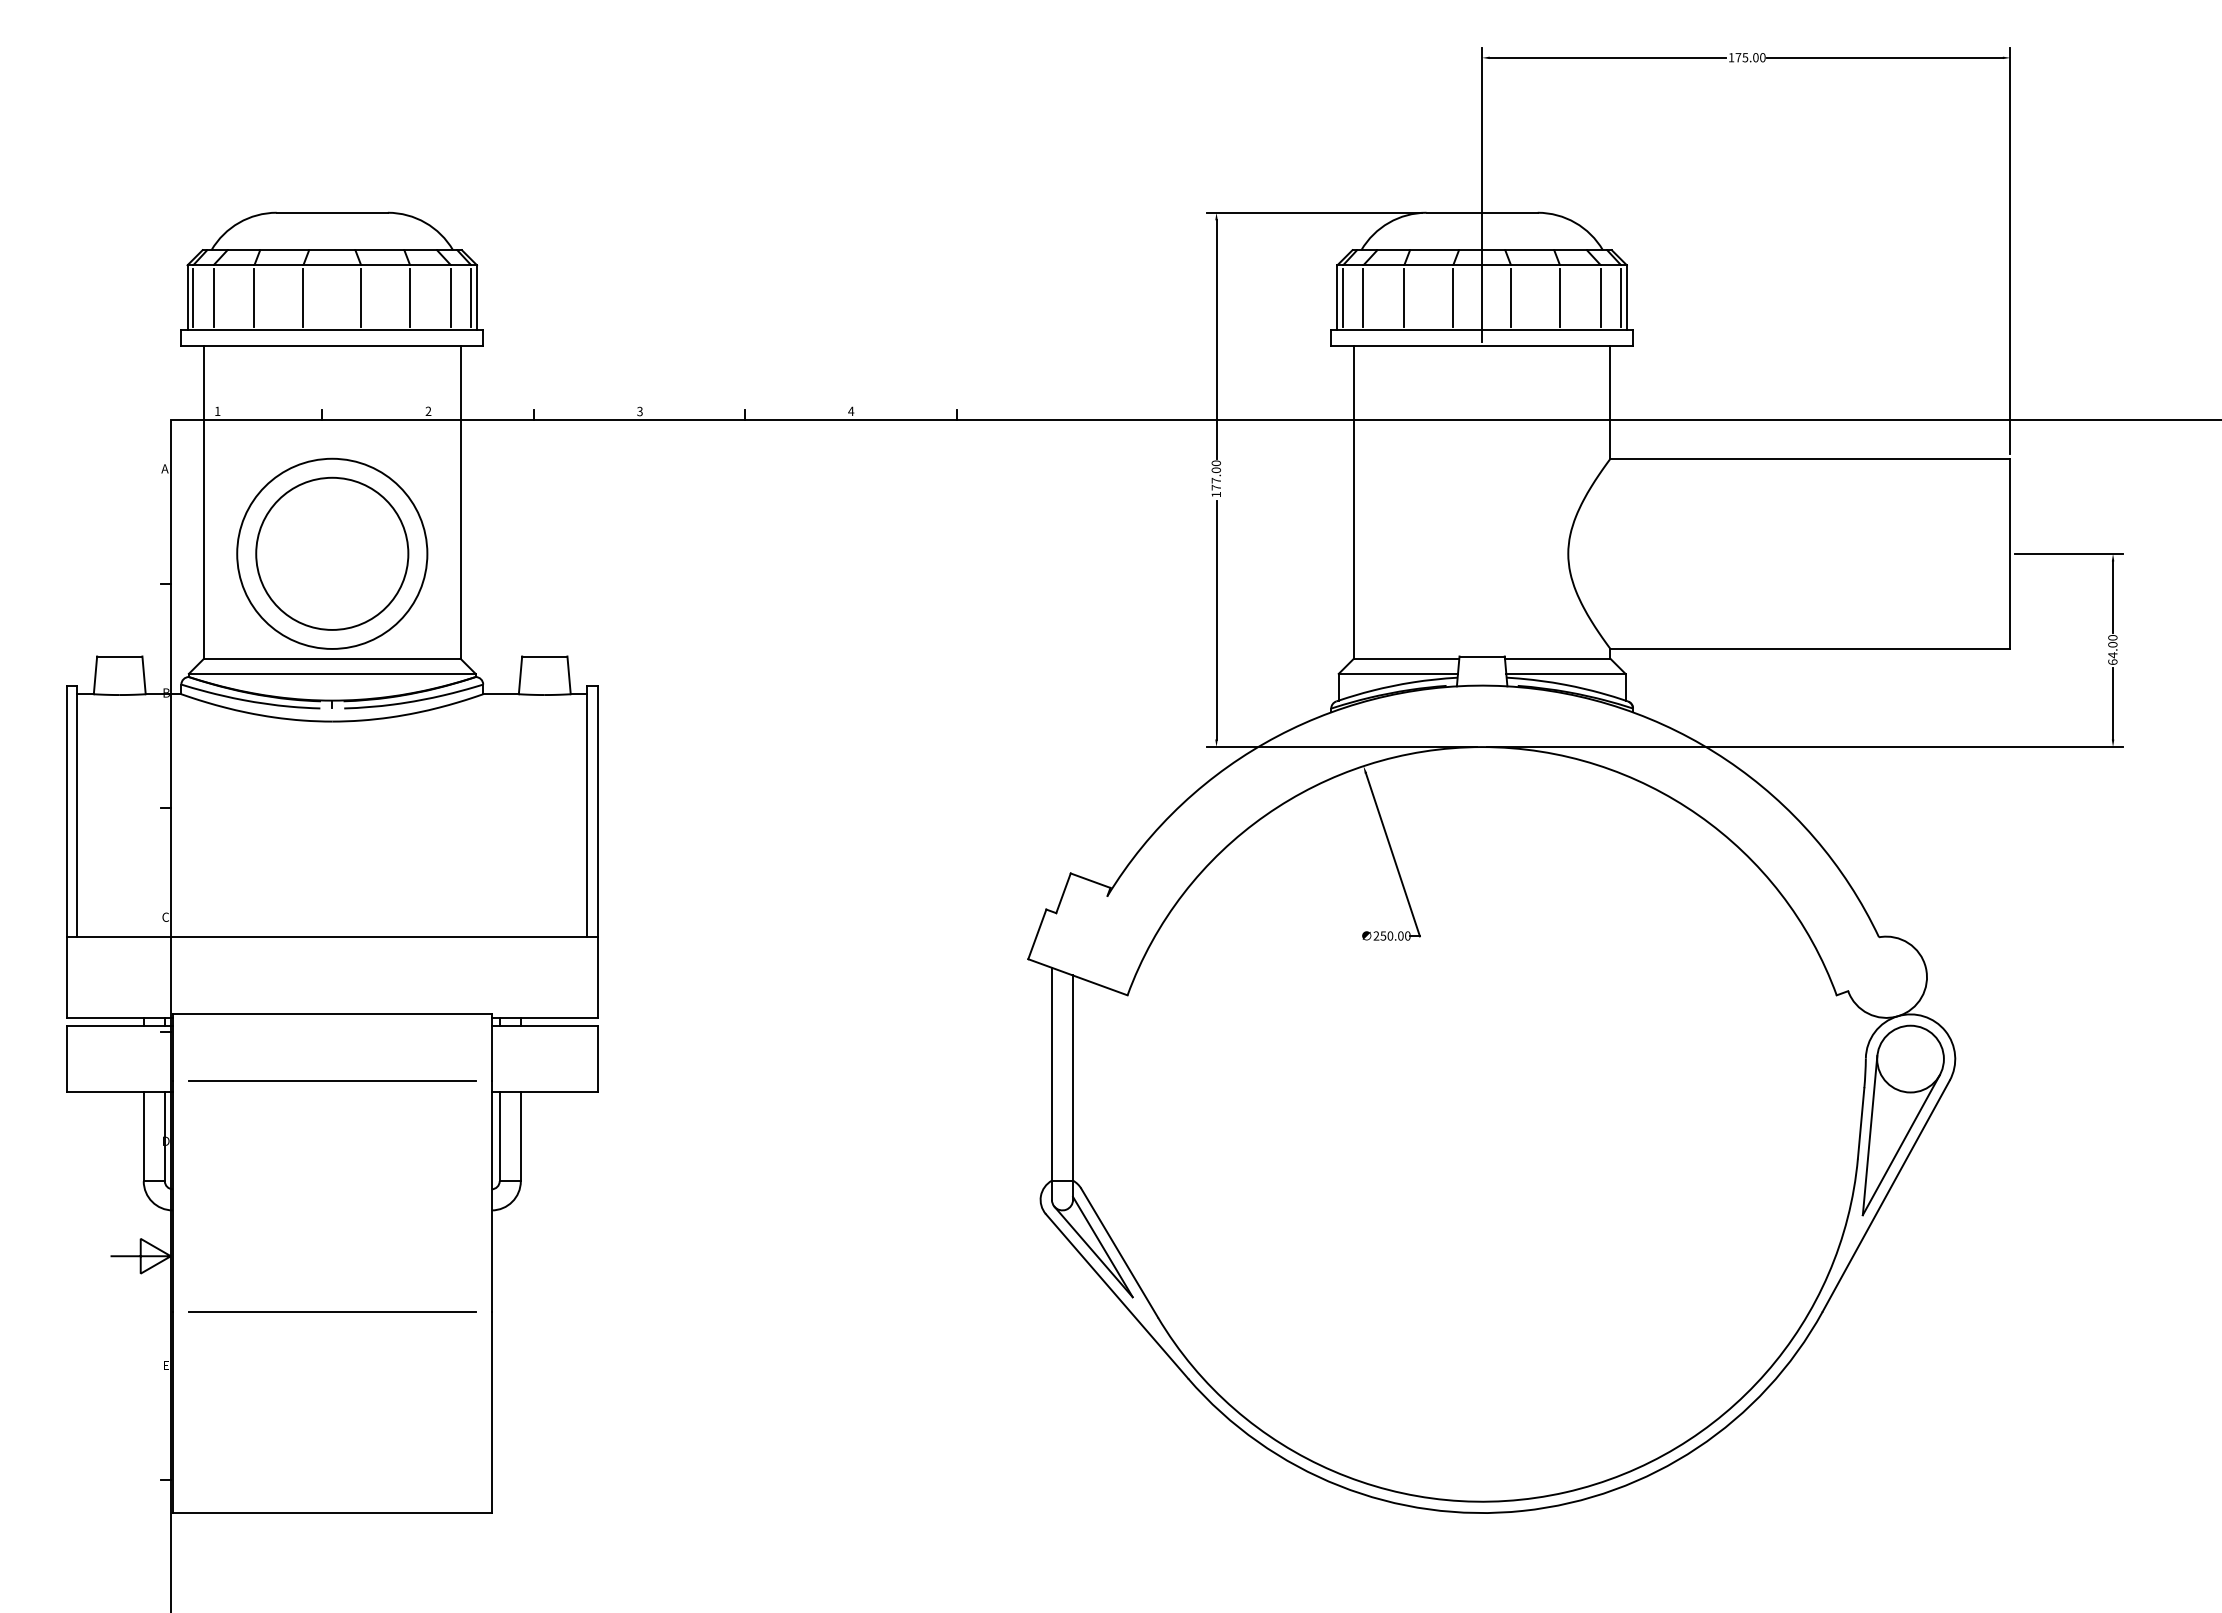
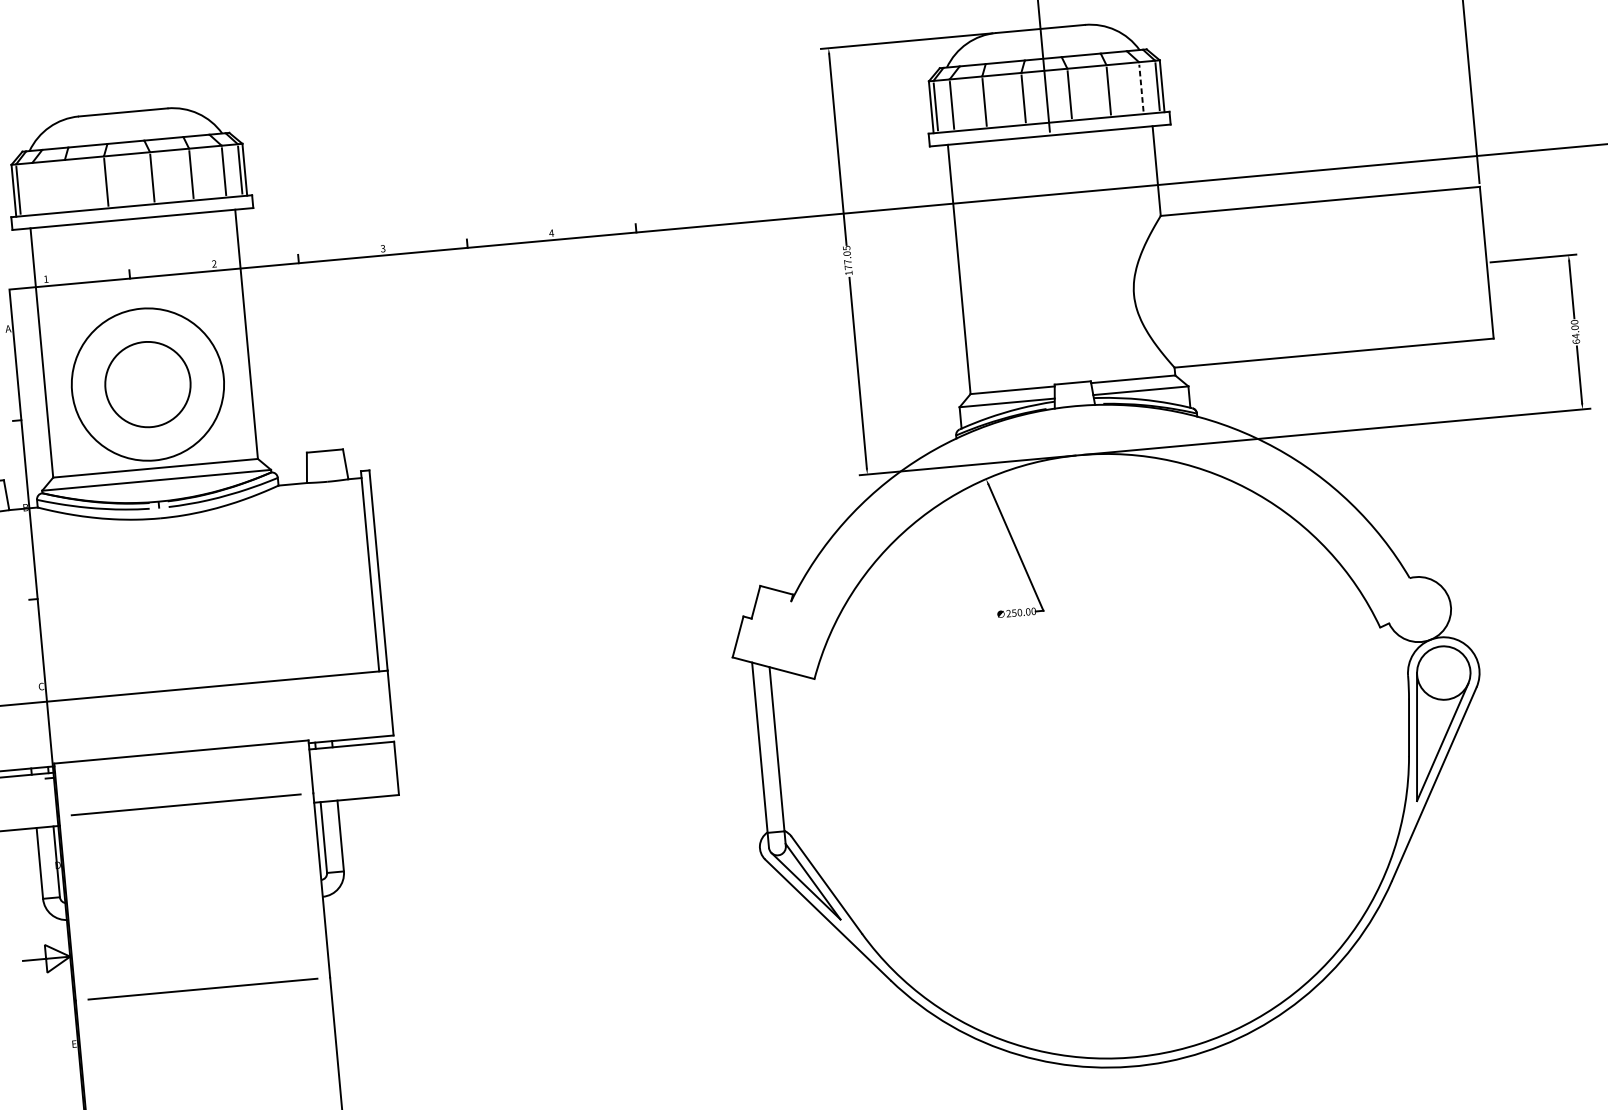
line: (213, 297) -> (34, 188), removed
line: (254, 297) -> (67, 185), removed
line: (1600, 297) -> (1141, 87), solid -> dashed
text: (1215, 463) -> (846, 248), 177.00 -> 177.05
circle: (332, 553) -> (148, 384), size x0.7

